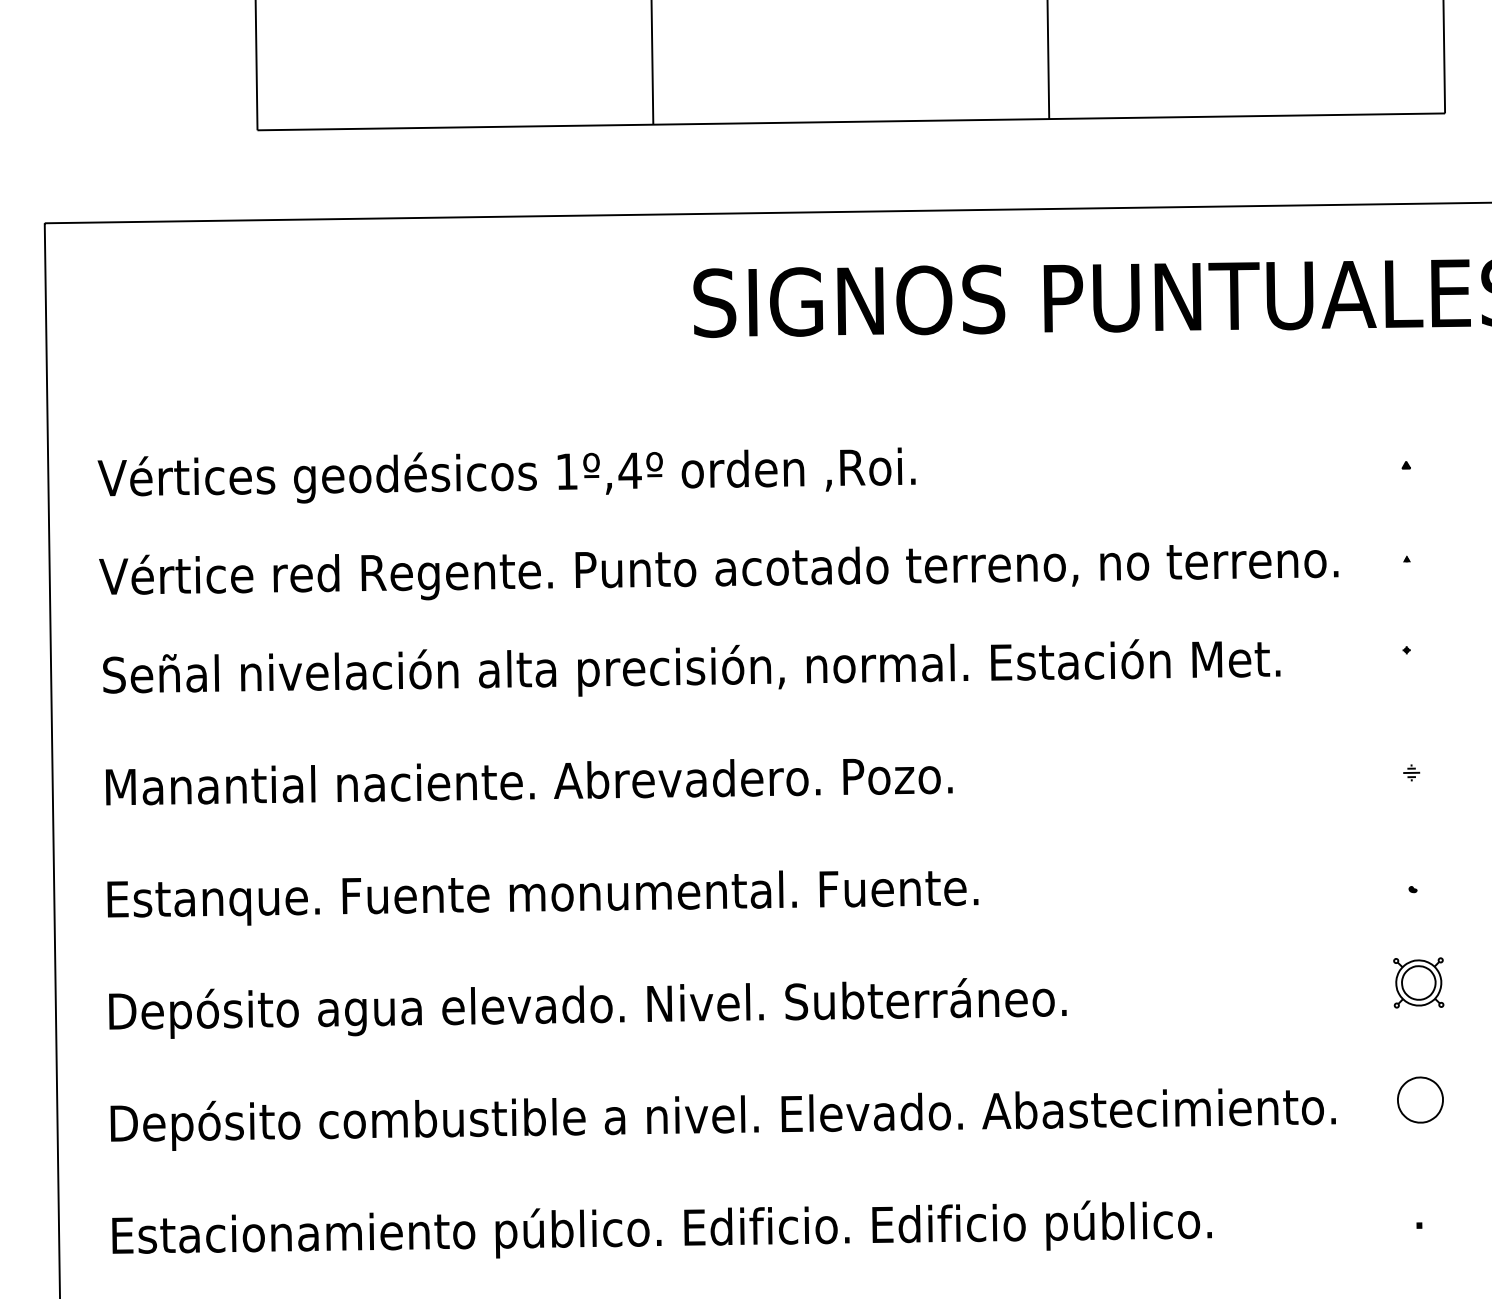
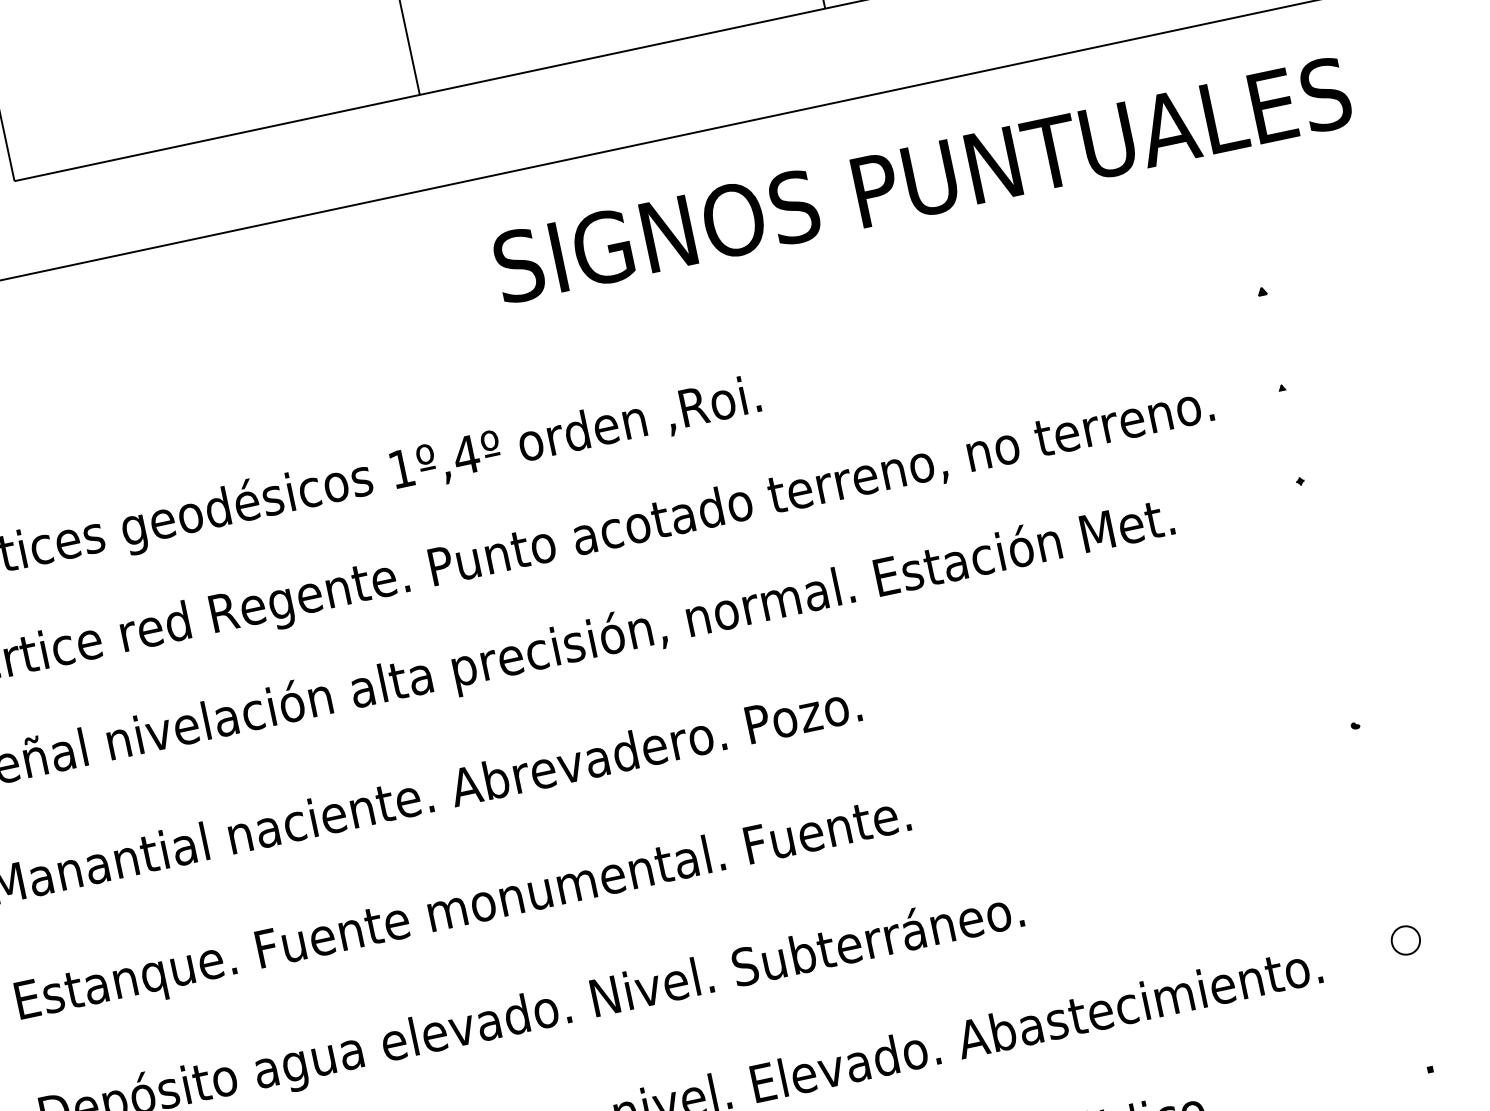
part: (1411, 772) -> (1330, 605), removed
part: (1418, 982) -> (1379, 820), removed
part: (1420, 1099) -> (1405, 939), size x0.6

